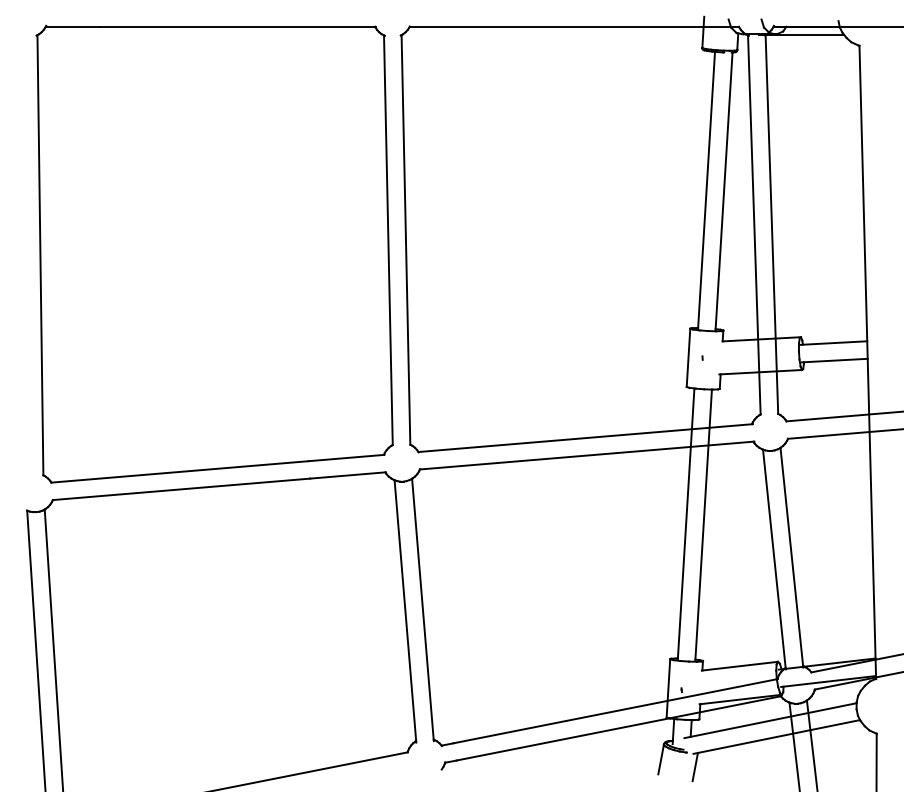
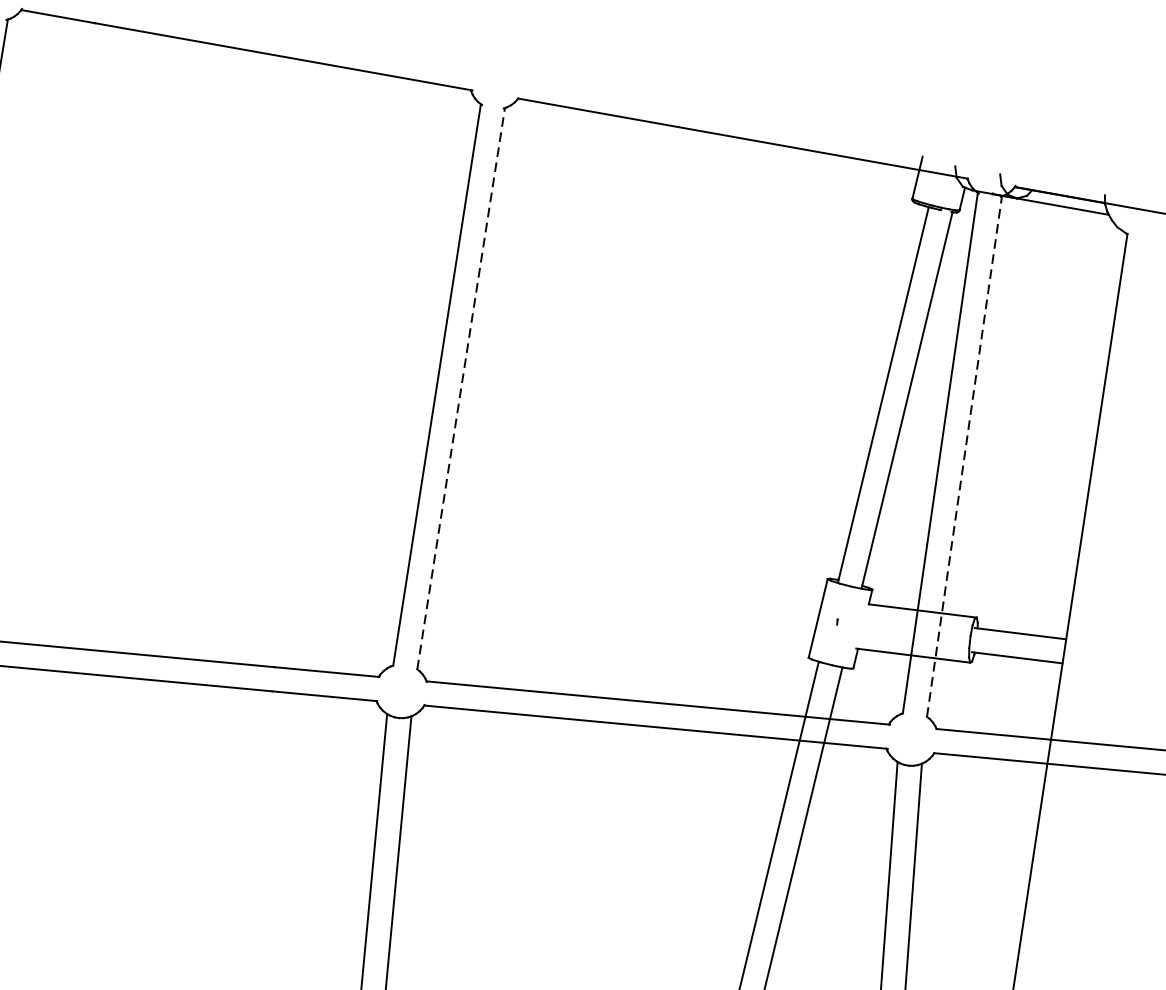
line: (771, 224) -> (963, 456), solid -> dashed
line: (405, 239) -> (460, 388), solid -> dashed

